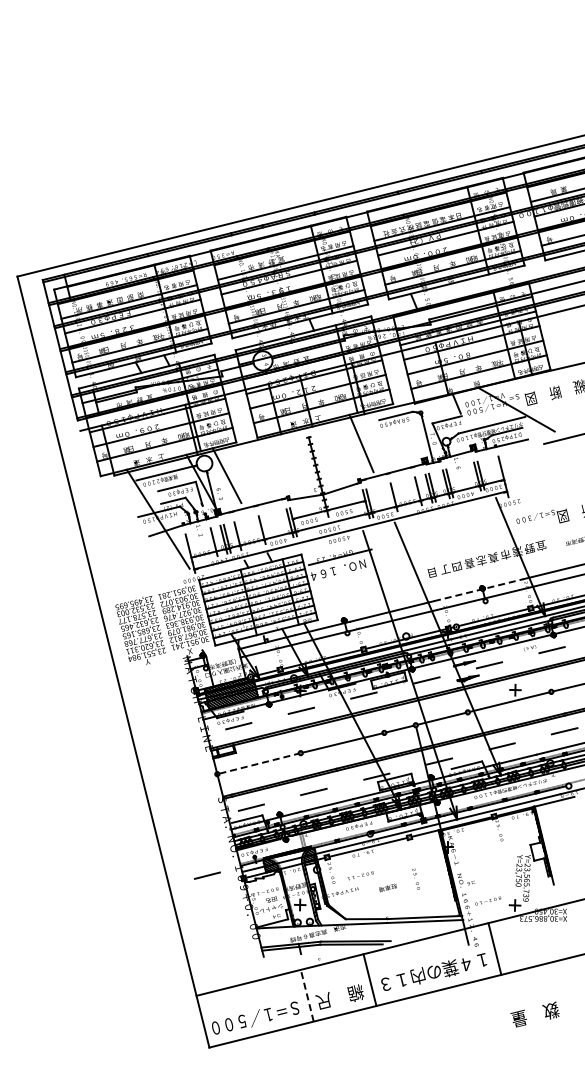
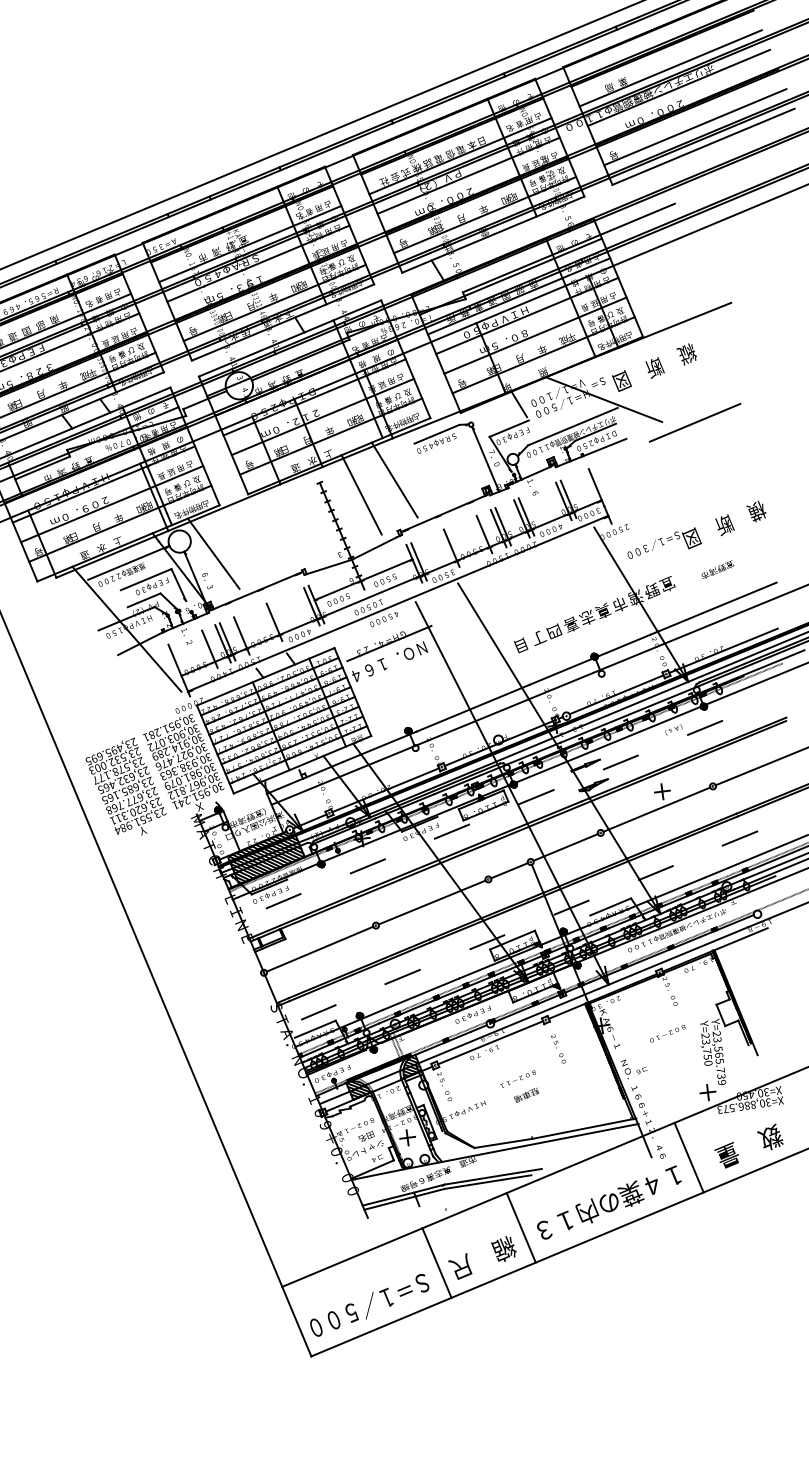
line: (336, 450) -> (361, 495), added
line: (479, 590) -> (590, 660), dashed -> solid
line: (259, 763) -> (320, 948), dashed -> solid
line: (206, 875) -> (270, 1116), removed
text: (360, 875) -> (517, 1078), moved
text: (415, 878) -> (557, 1048), moved
text: (488, 900) -> (667, 1032), moved
line: (307, 995) -> (437, 1262), dashed -> solid
text: (534, 1014) -> (748, 1146), moved

